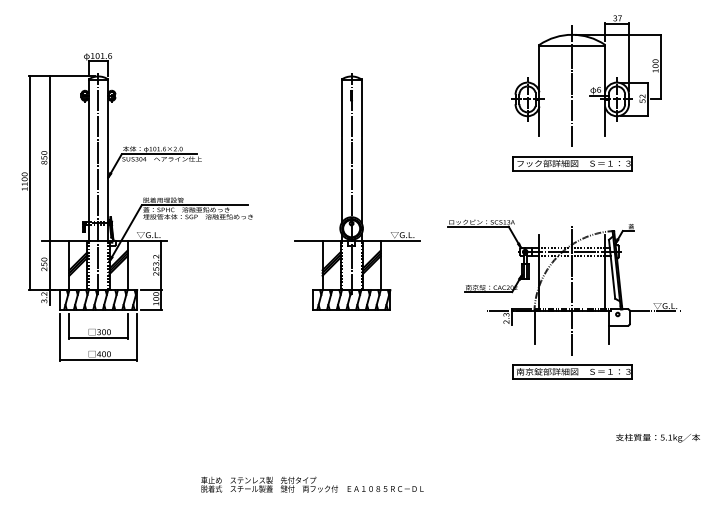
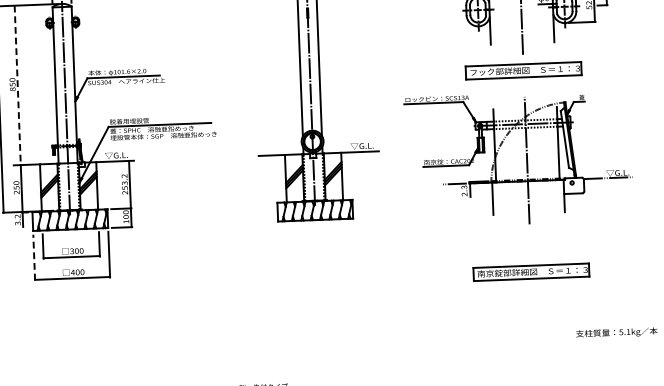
line: (49, 159) -> (17, 86), solid -> dashed
part: (571, 287) -> (526, 158), moved
line: (59, 337) -> (34, 257), solid -> dashed

